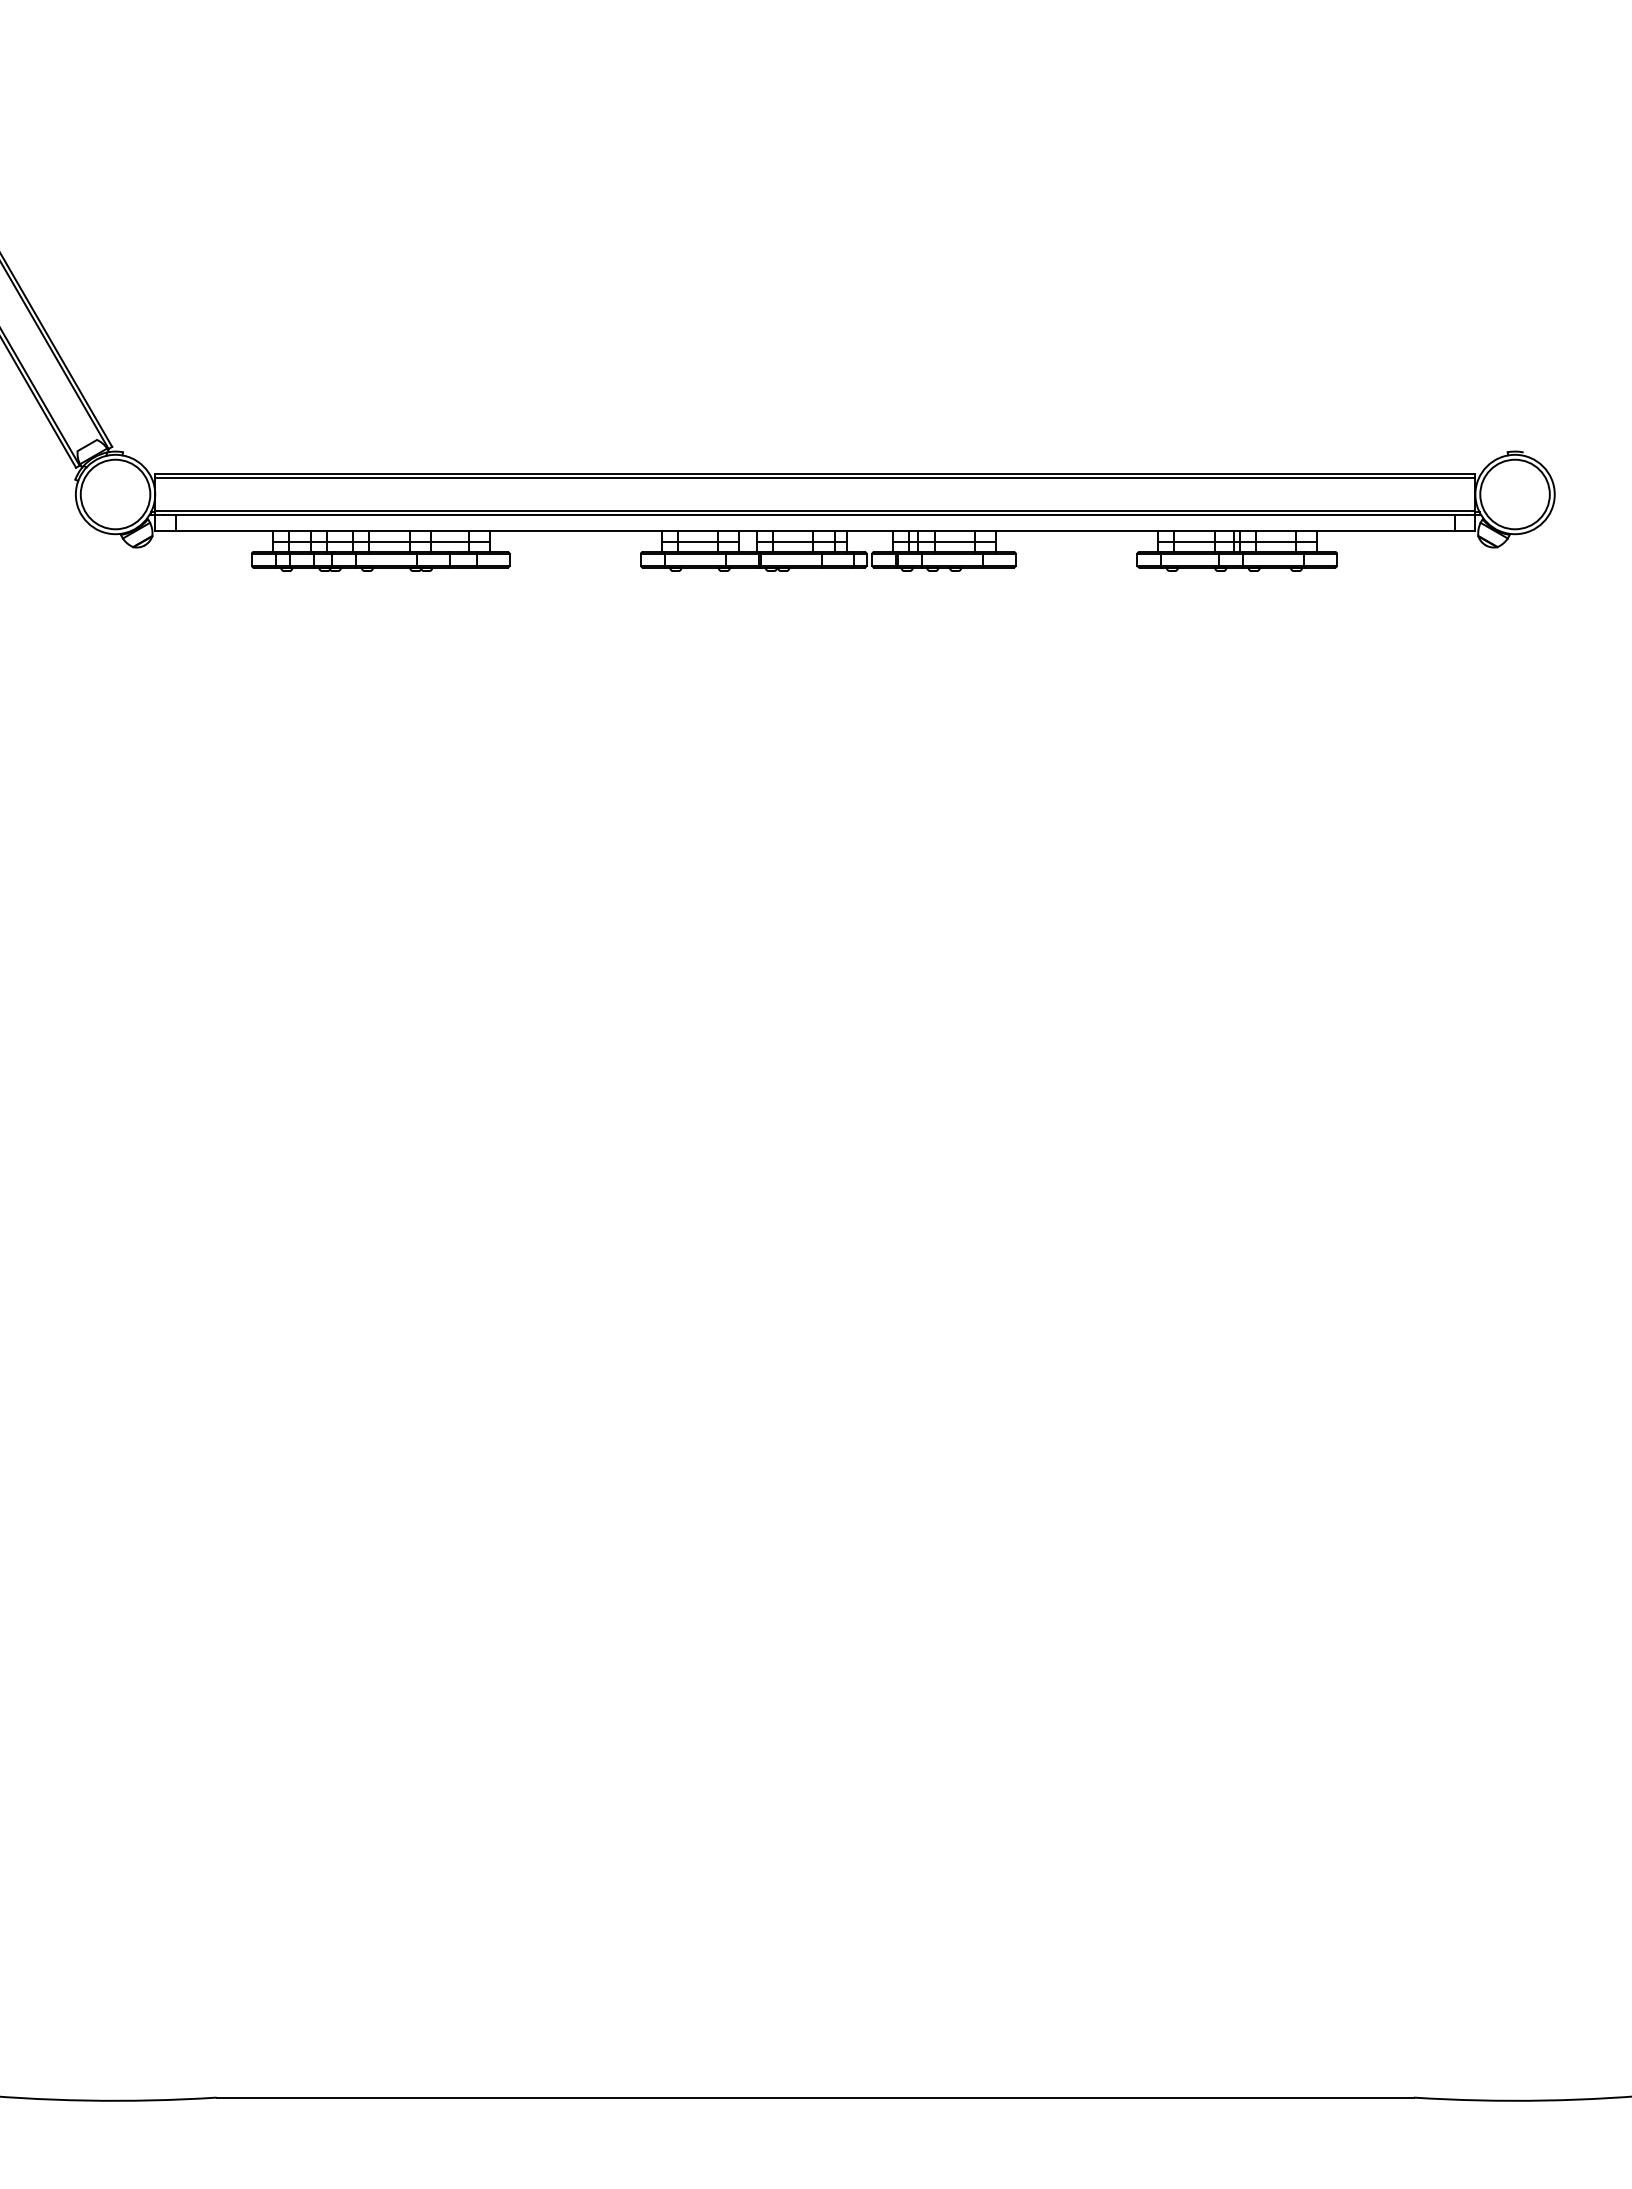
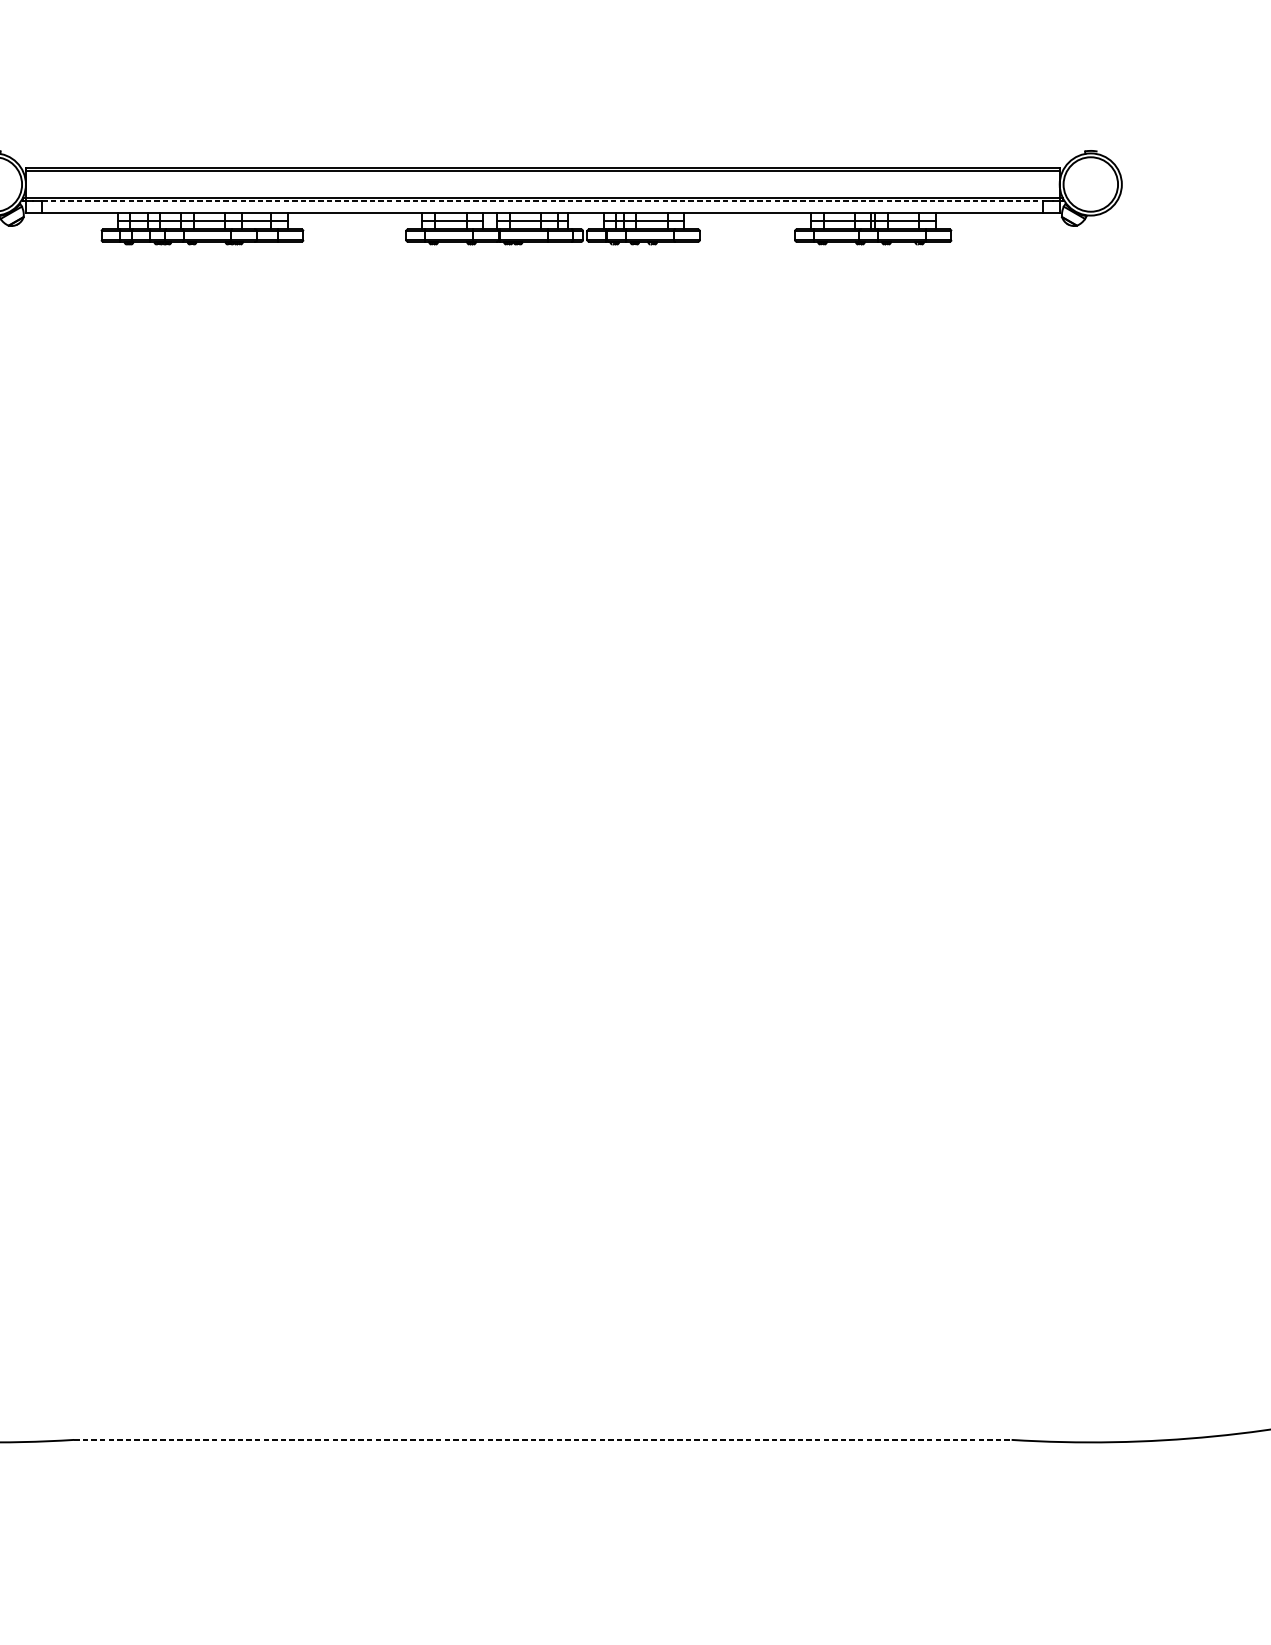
line: (815, 515) -> (542, 200), solid -> dashed
line: (815, 2097) -> (542, 1439), solid -> dashed

